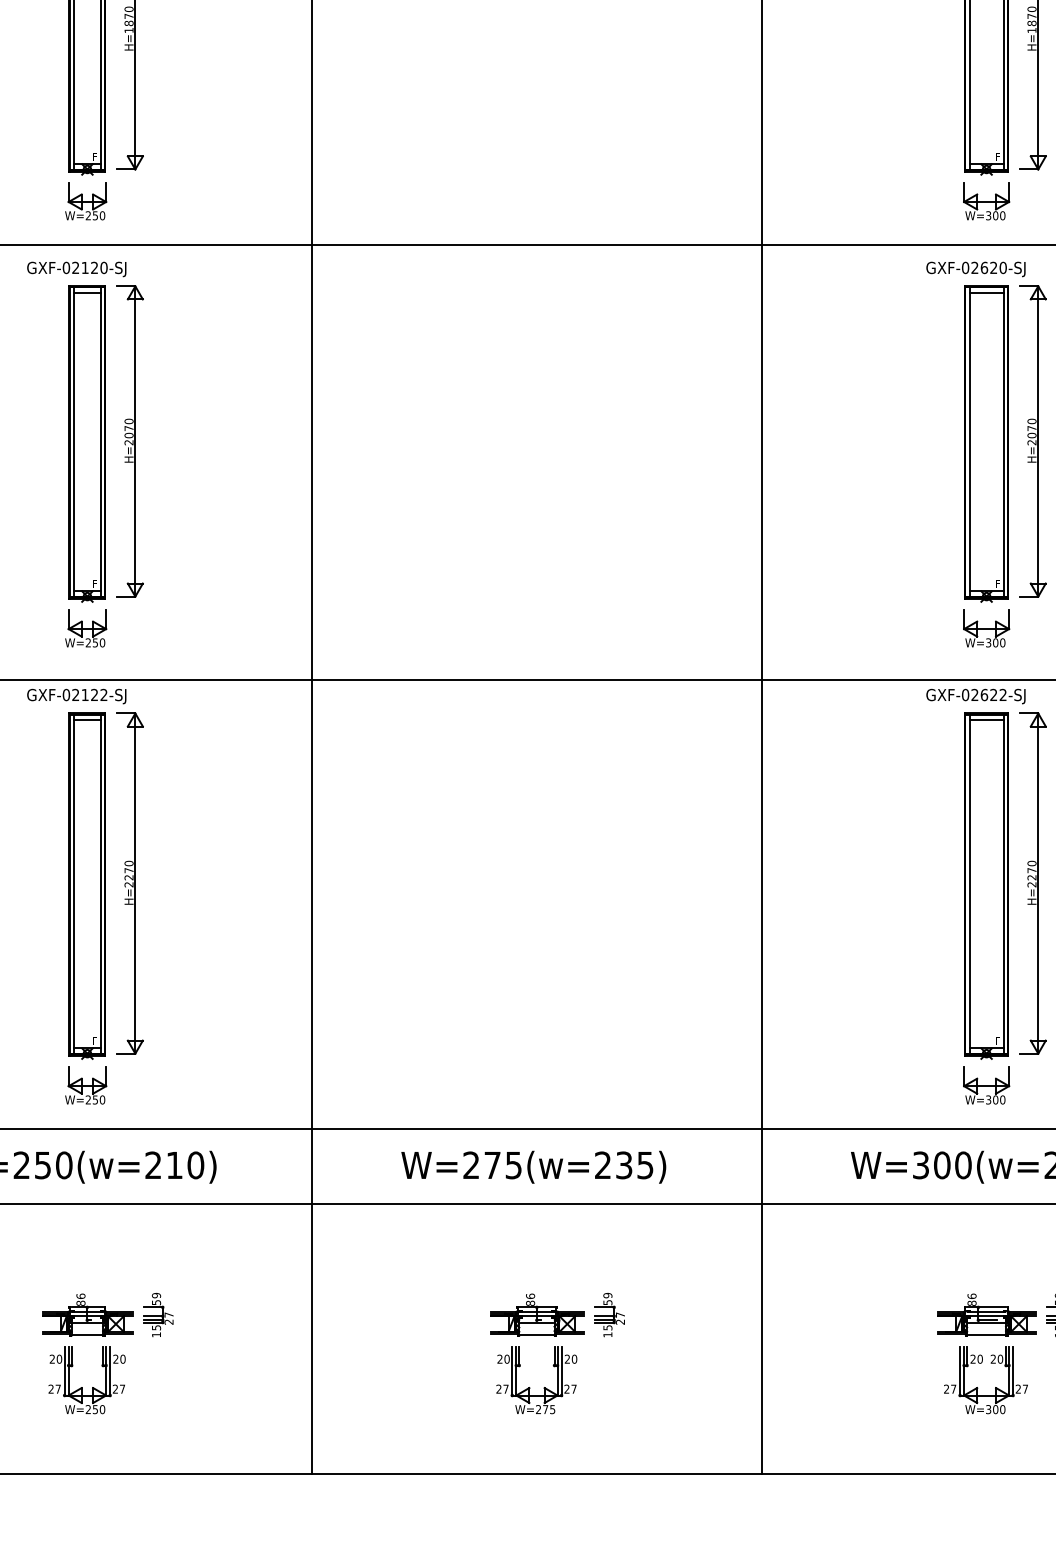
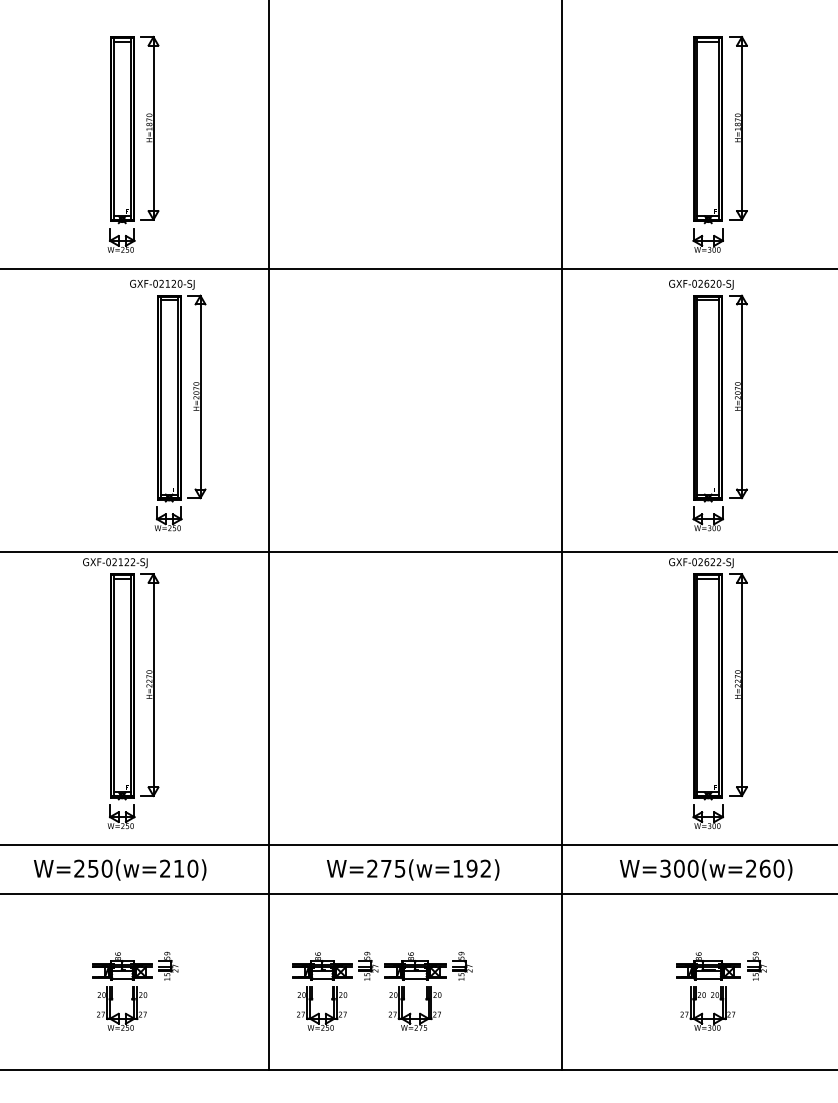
part: (86, 454) -> (168, 405), moved
text: (623, 1165) -> (471, 868), W=275(w=235) -> W=275(w=192)
part: (414, 1352) -> (335, 990), added

